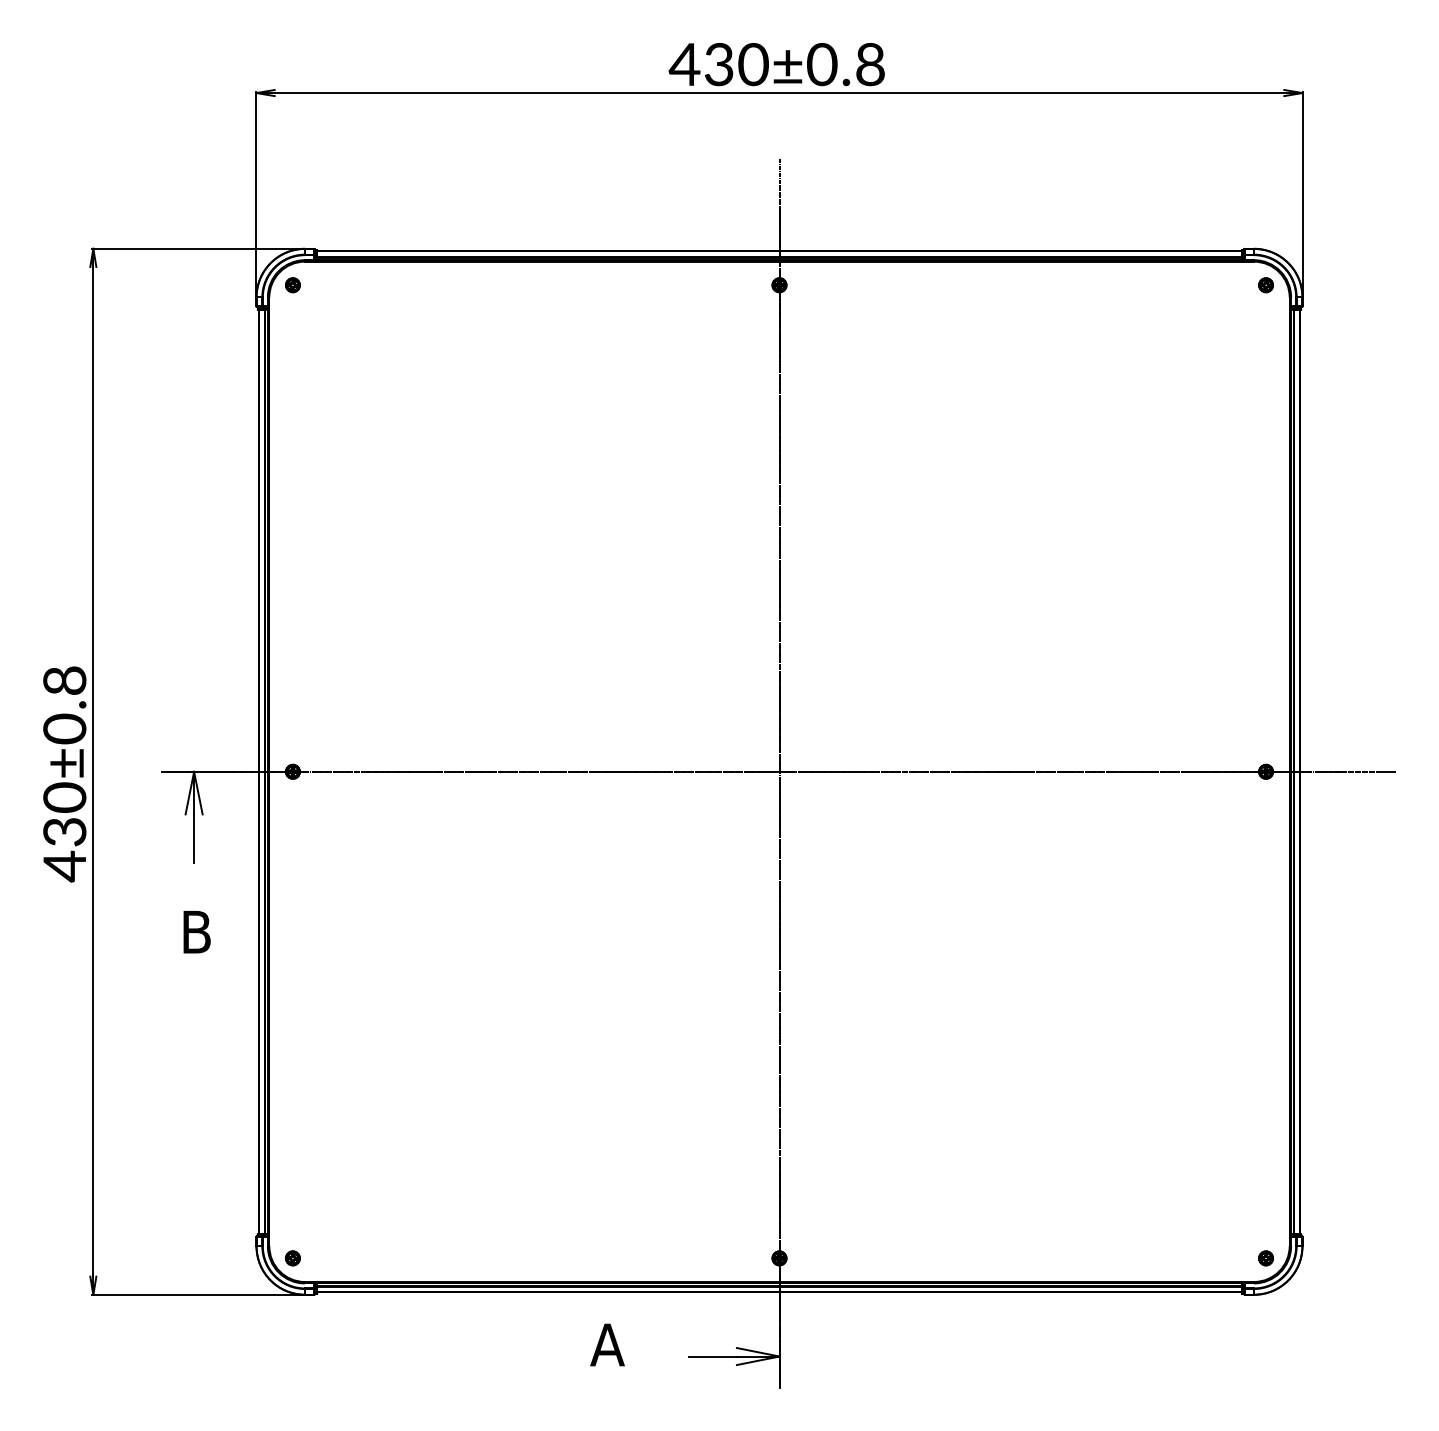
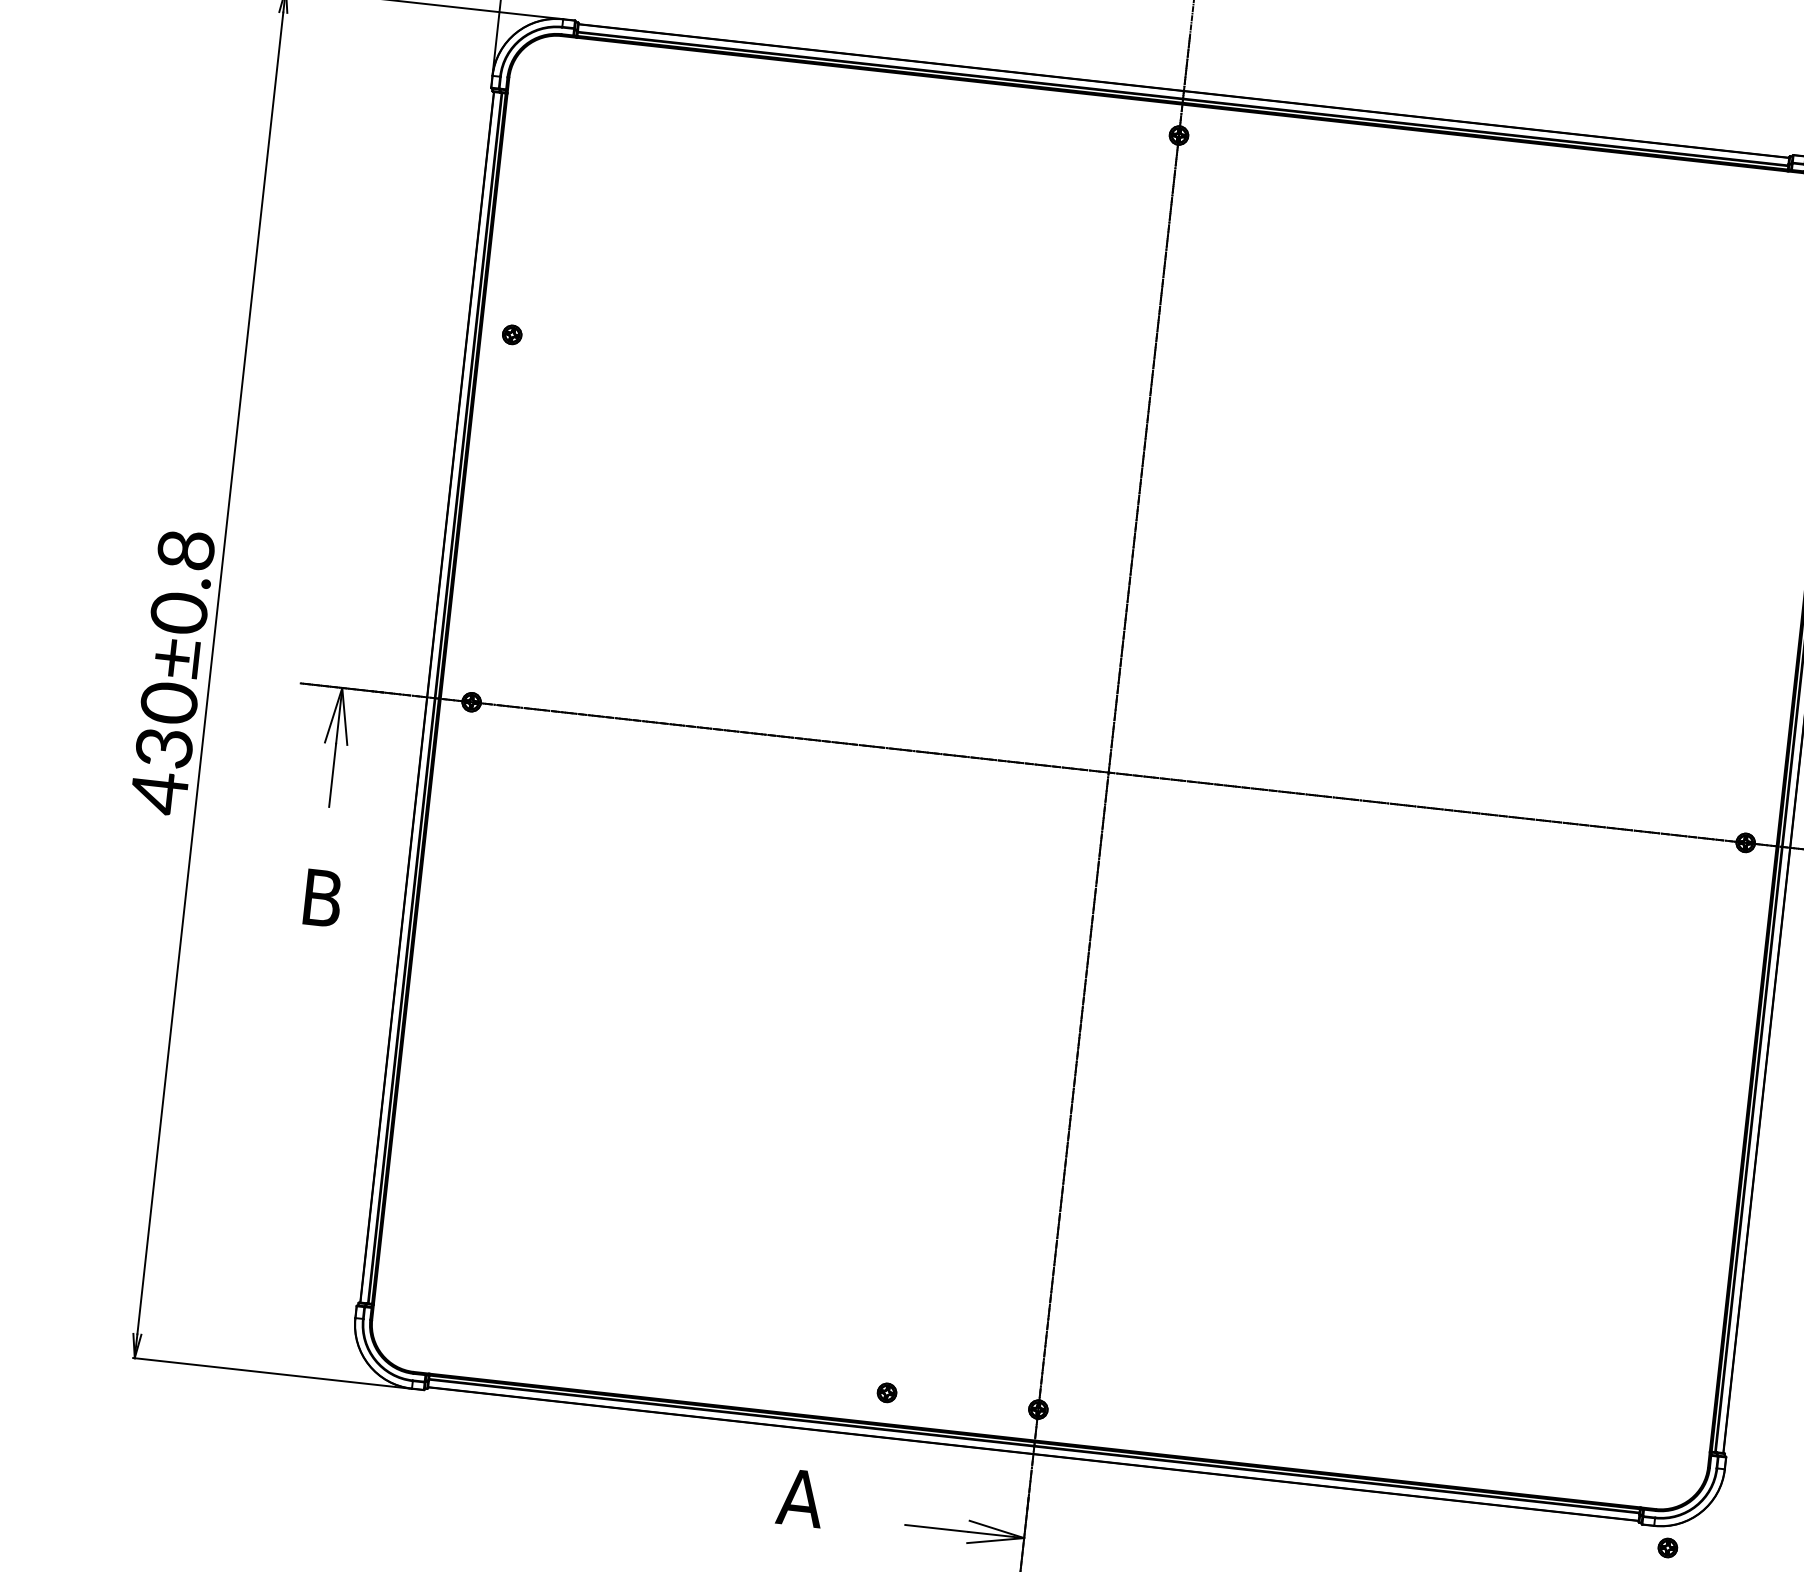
part: (292, 285) -> (511, 335), moved
part: (292, 1258) -> (886, 1392), moved
part: (1265, 1258) -> (1667, 1548), moved

